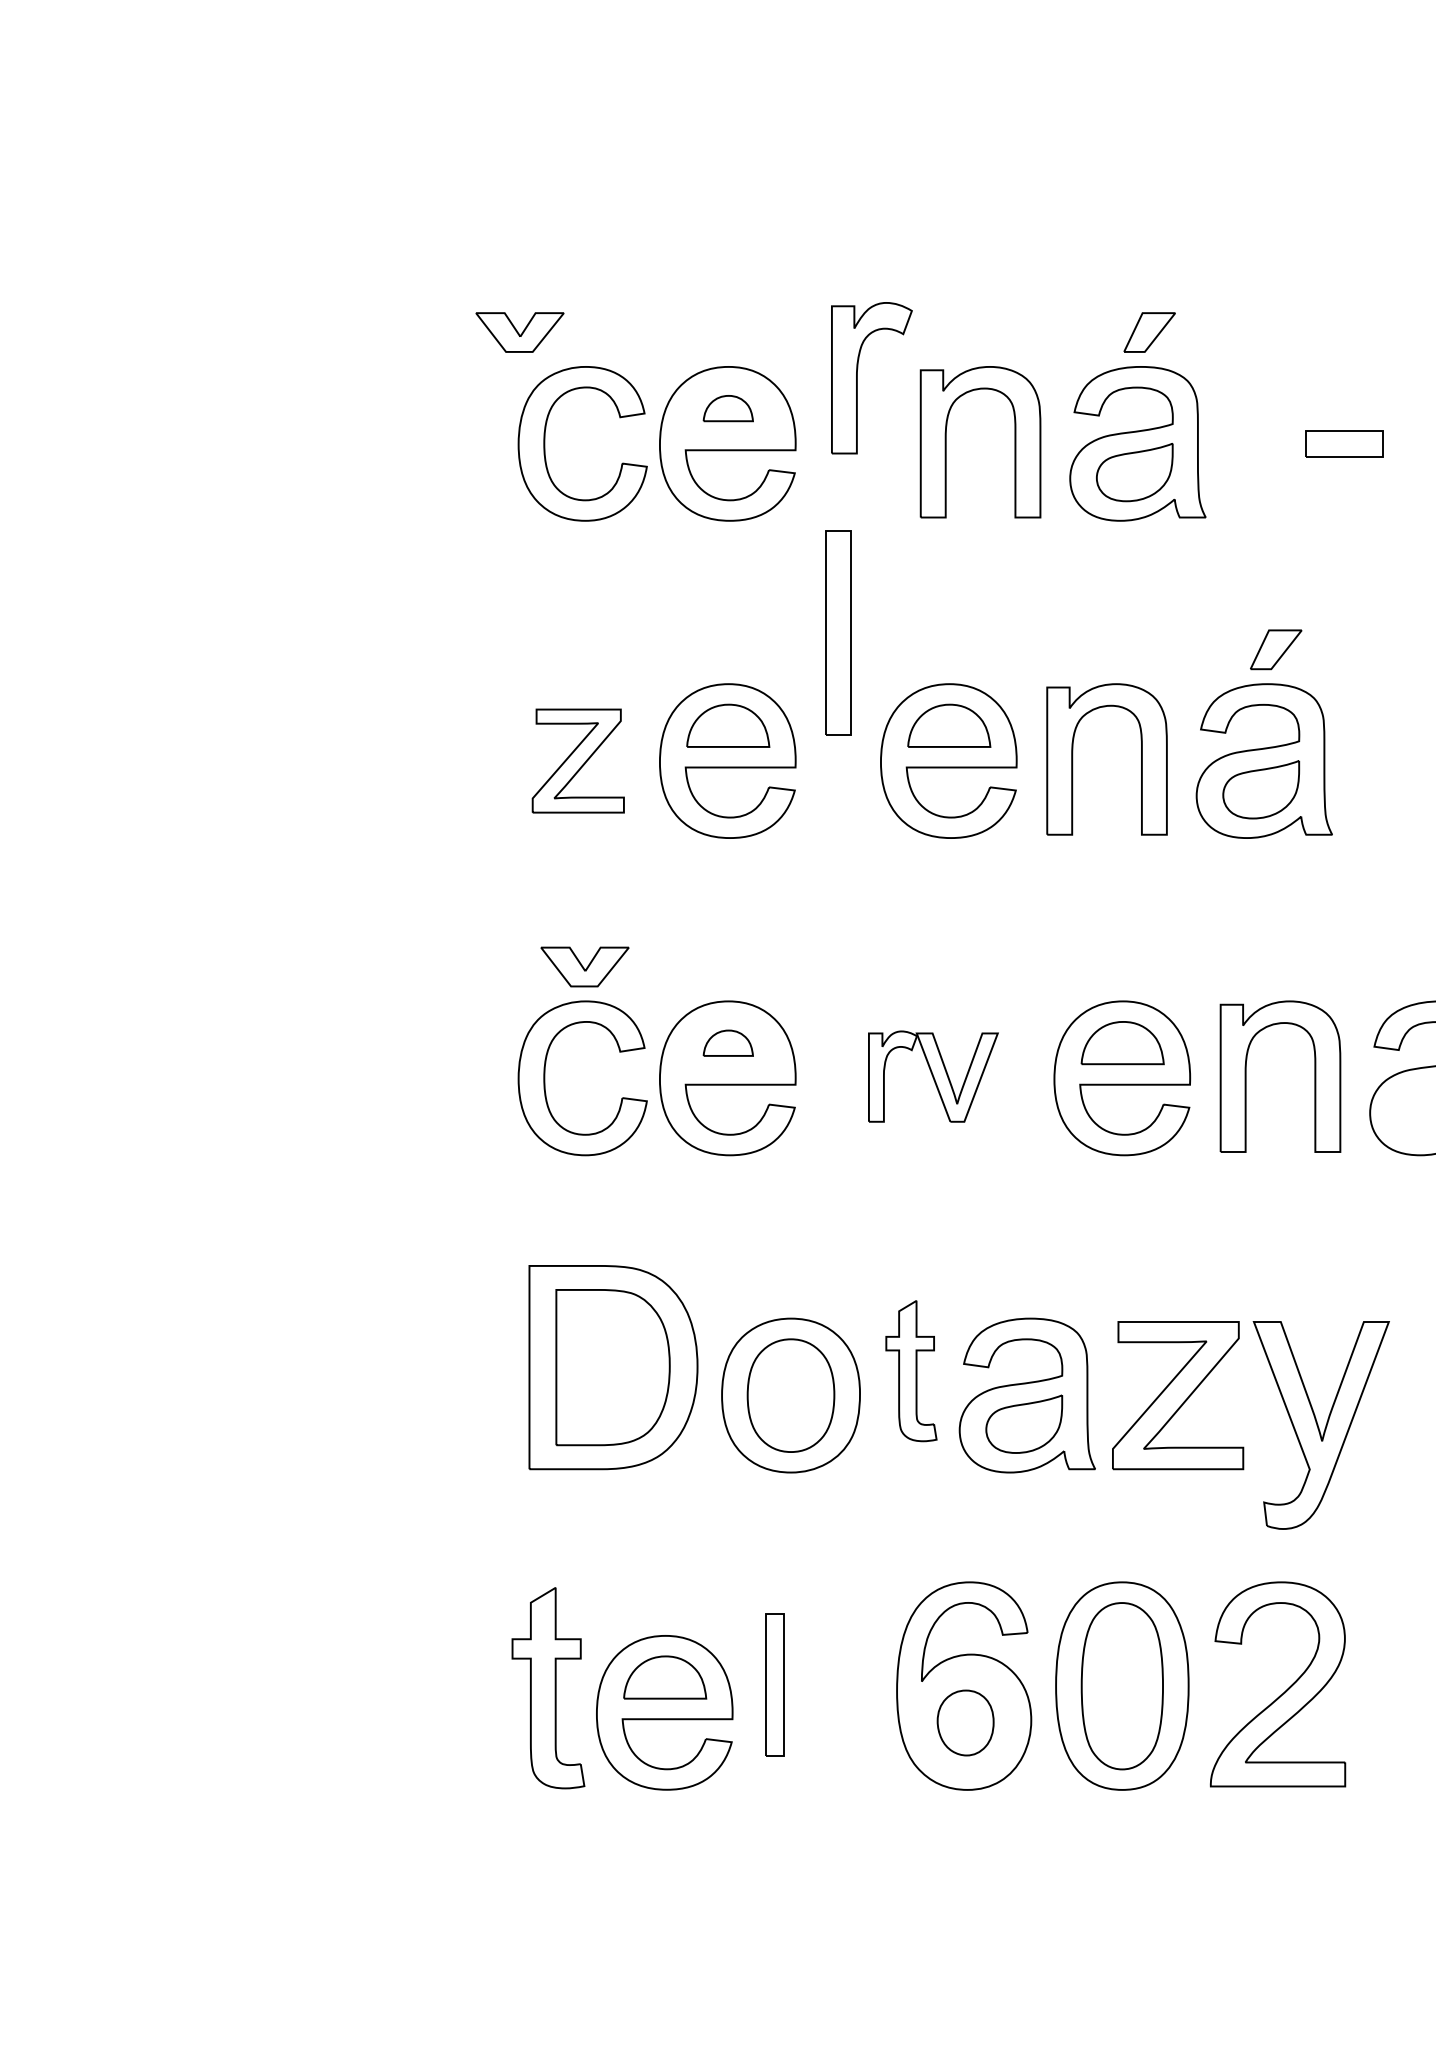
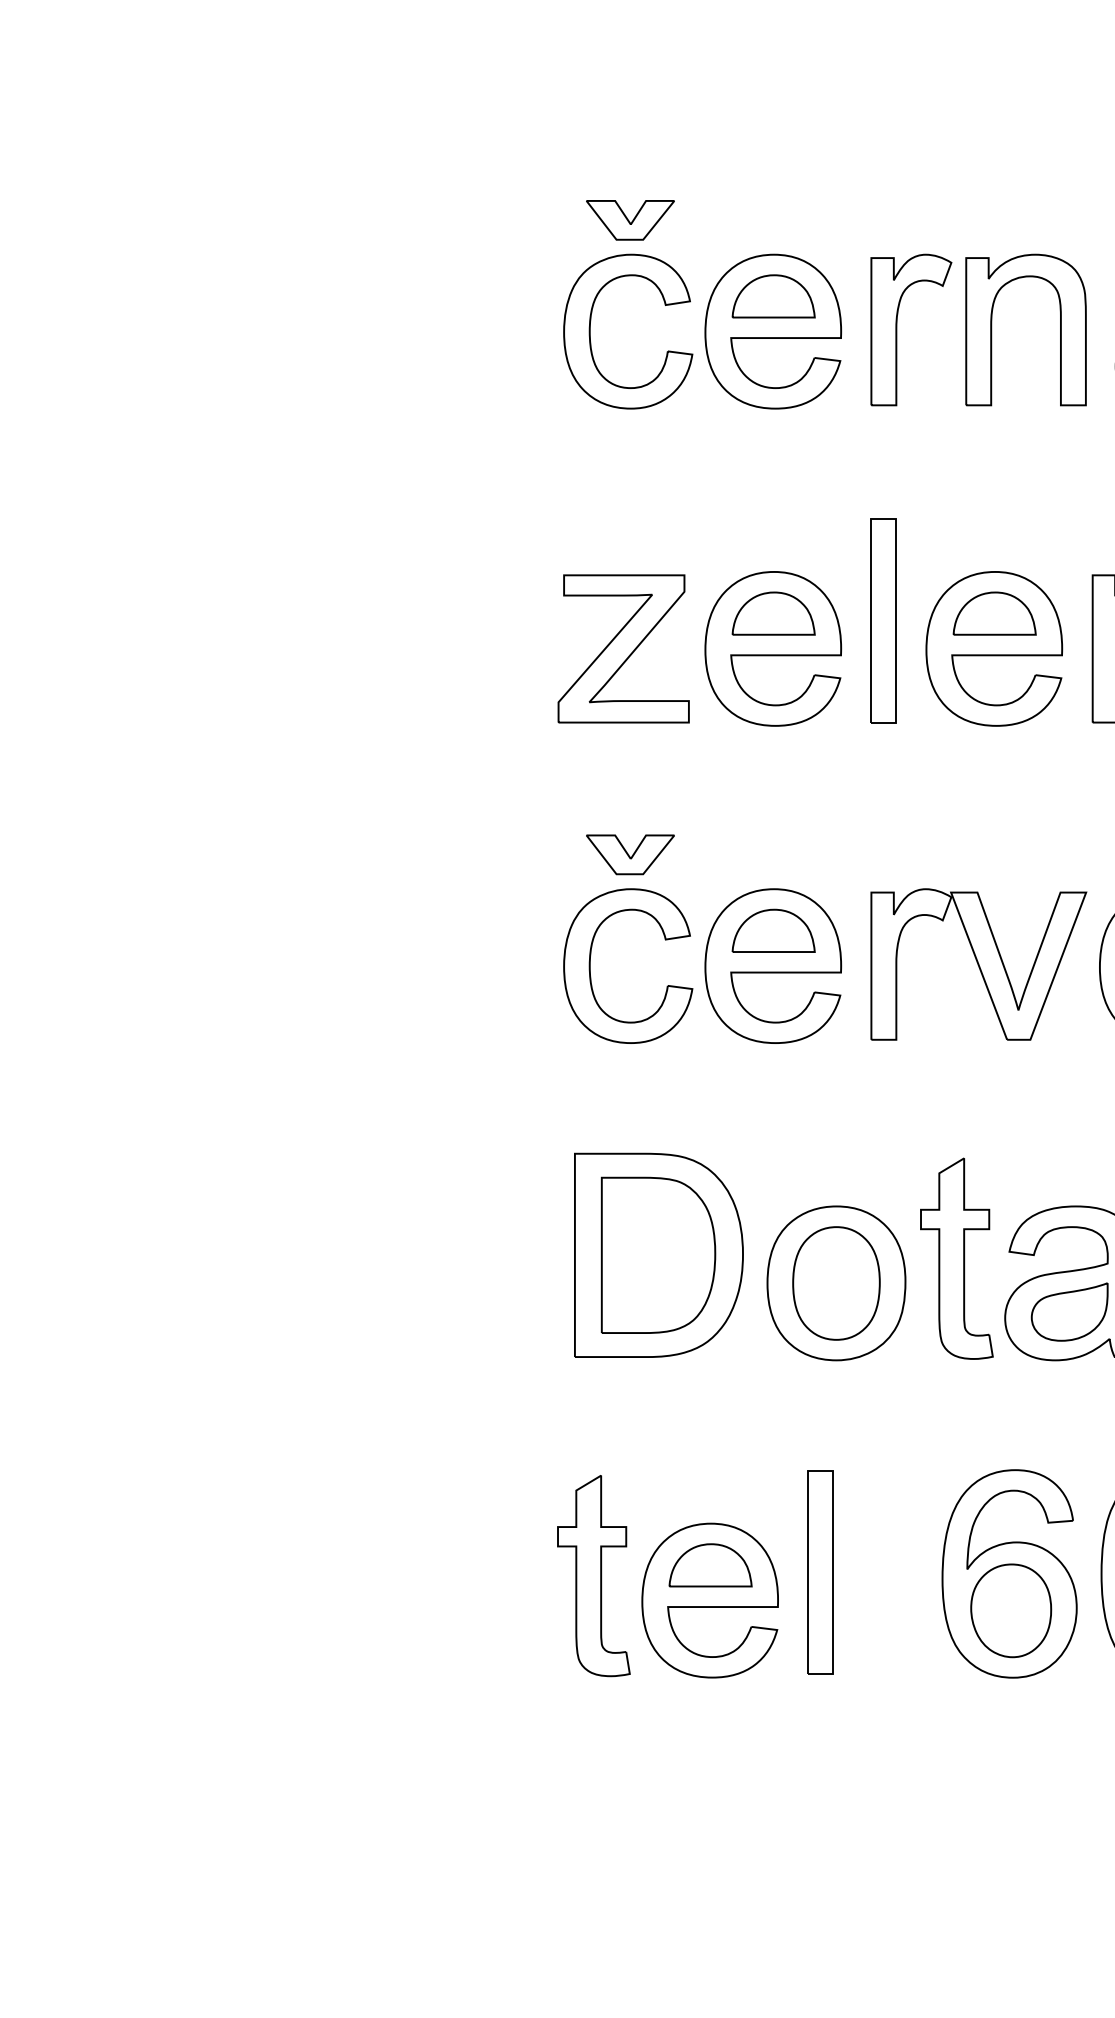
part: (519, 332) -> (629, 220), moved
part: (857, 378) -> (896, 330), moved
part: (728, 408) -> (773, 296), size x1.67
part: (838, 632) -> (883, 620), moved
part: (578, 760) -> (623, 648), size x1.43
part: (728, 1043) -> (773, 931), size x1.67
part: (933, 1076) -> (978, 964), size x1.67
part: (911, 1371) -> (956, 1259), size x1.43
part: (775, 1684) -> (820, 1572), size x1.43
part: (965, 1722) -> (1010, 1610), size x1.43

